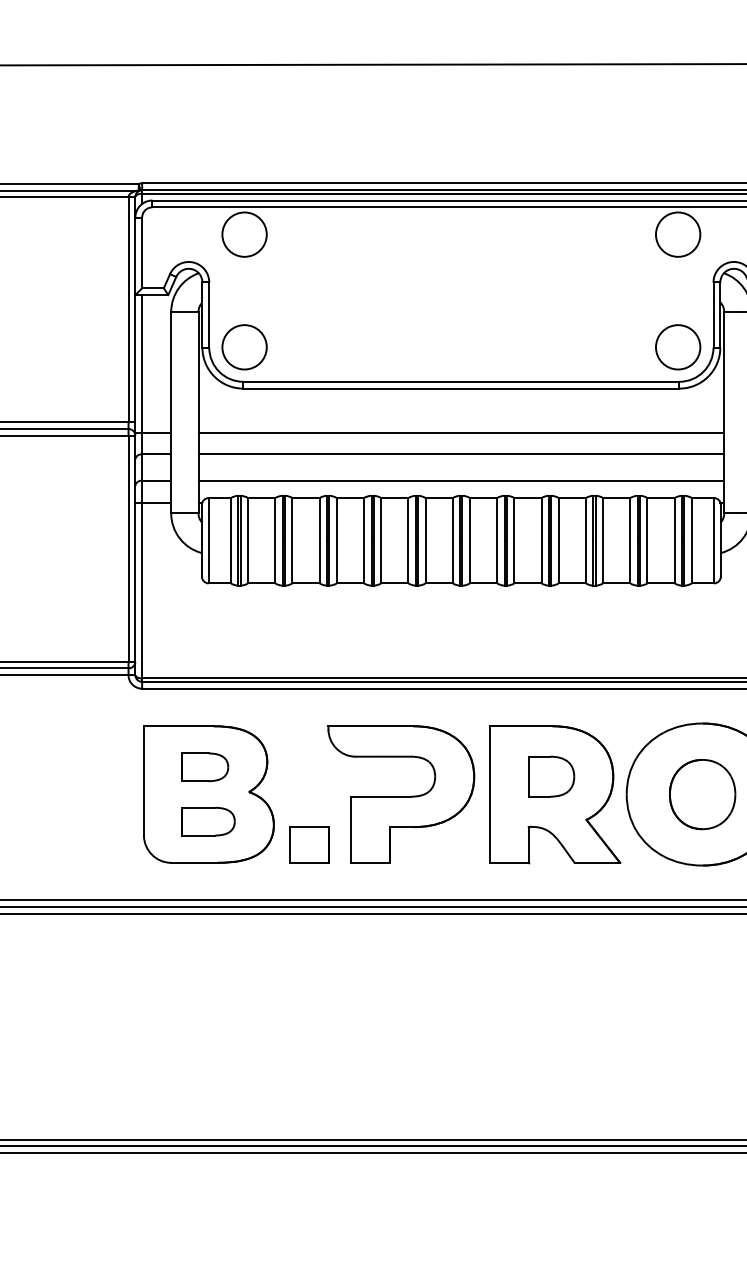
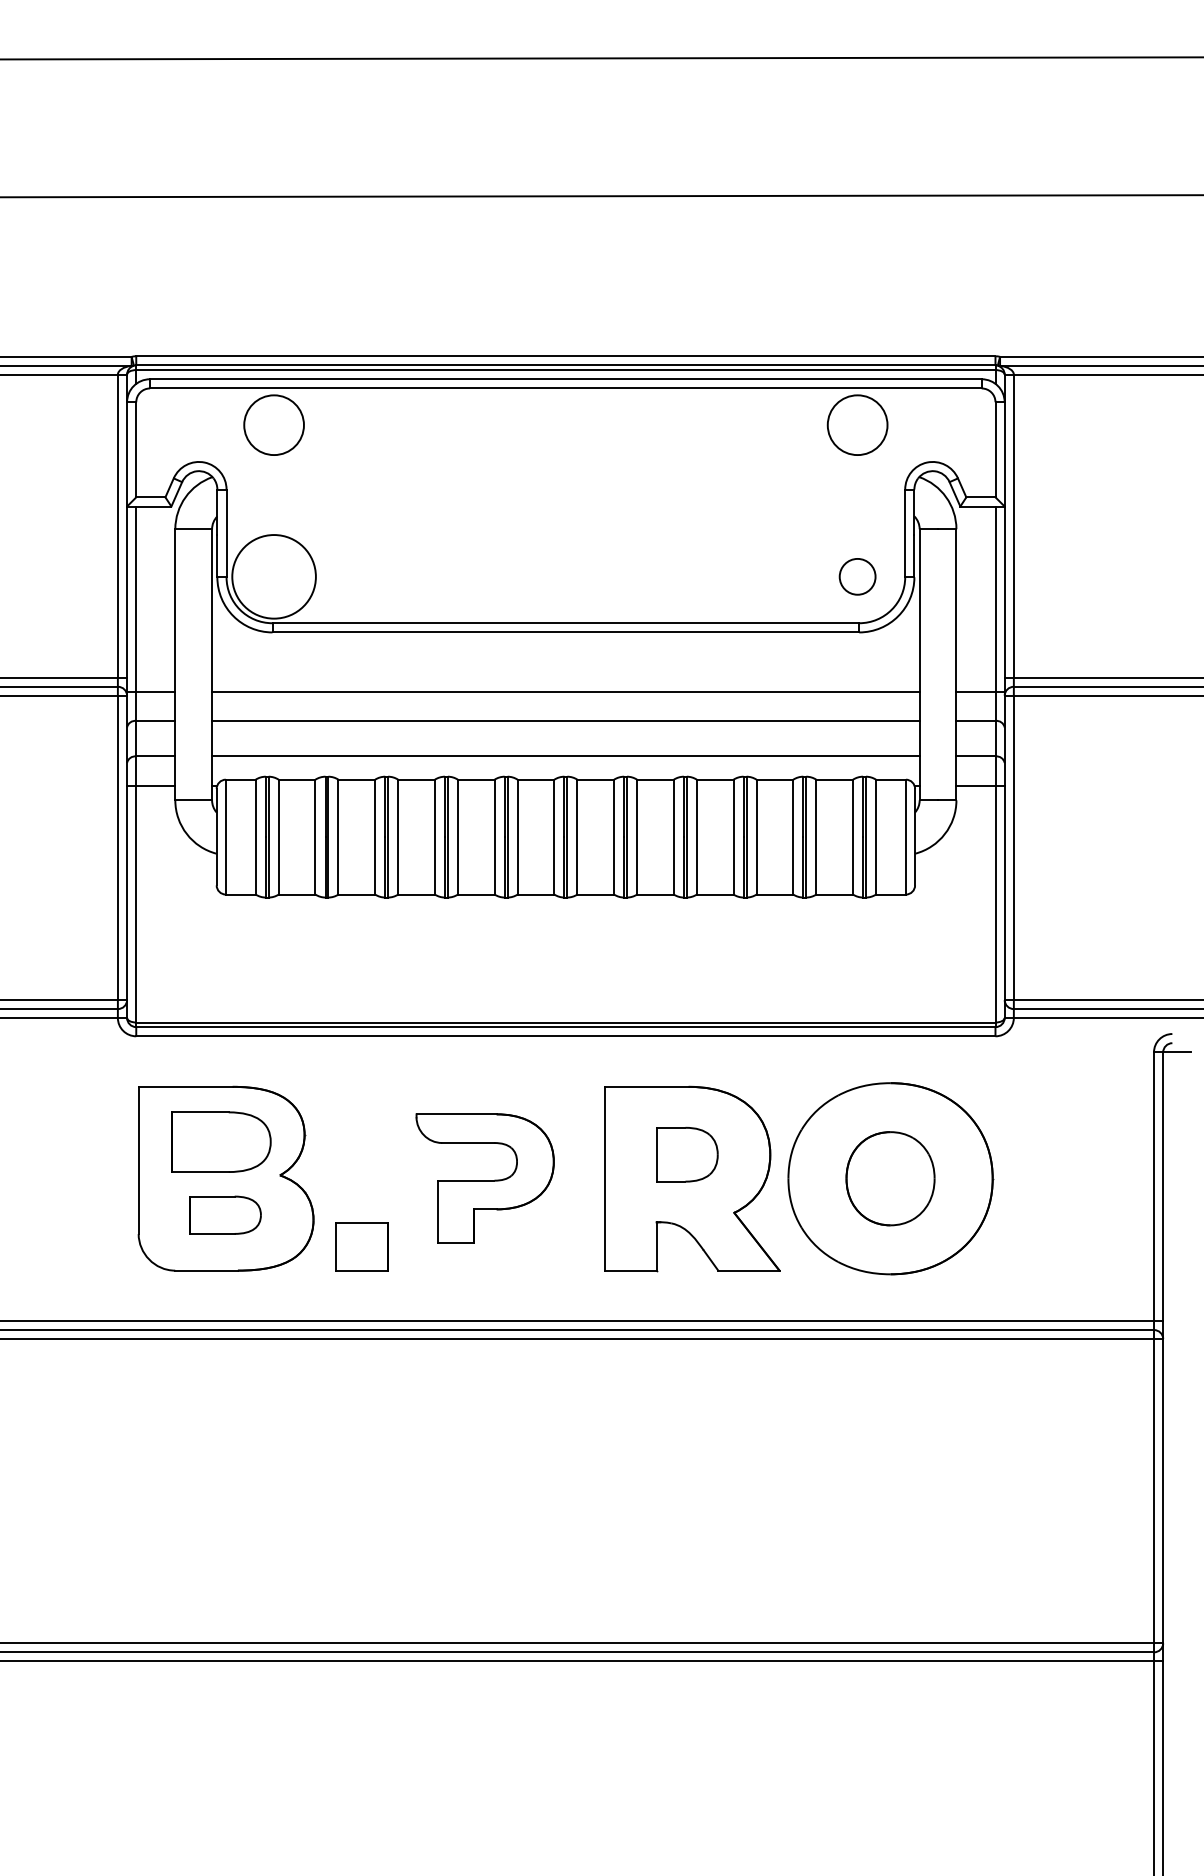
circle: (244, 347) -> (273, 576), size x1.4
circle: (678, 347) -> (857, 576), size x0.6
part: (204, 766) -> (220, 1141), size x1.6
part: (401, 794) -> (485, 1178), size x0.7

